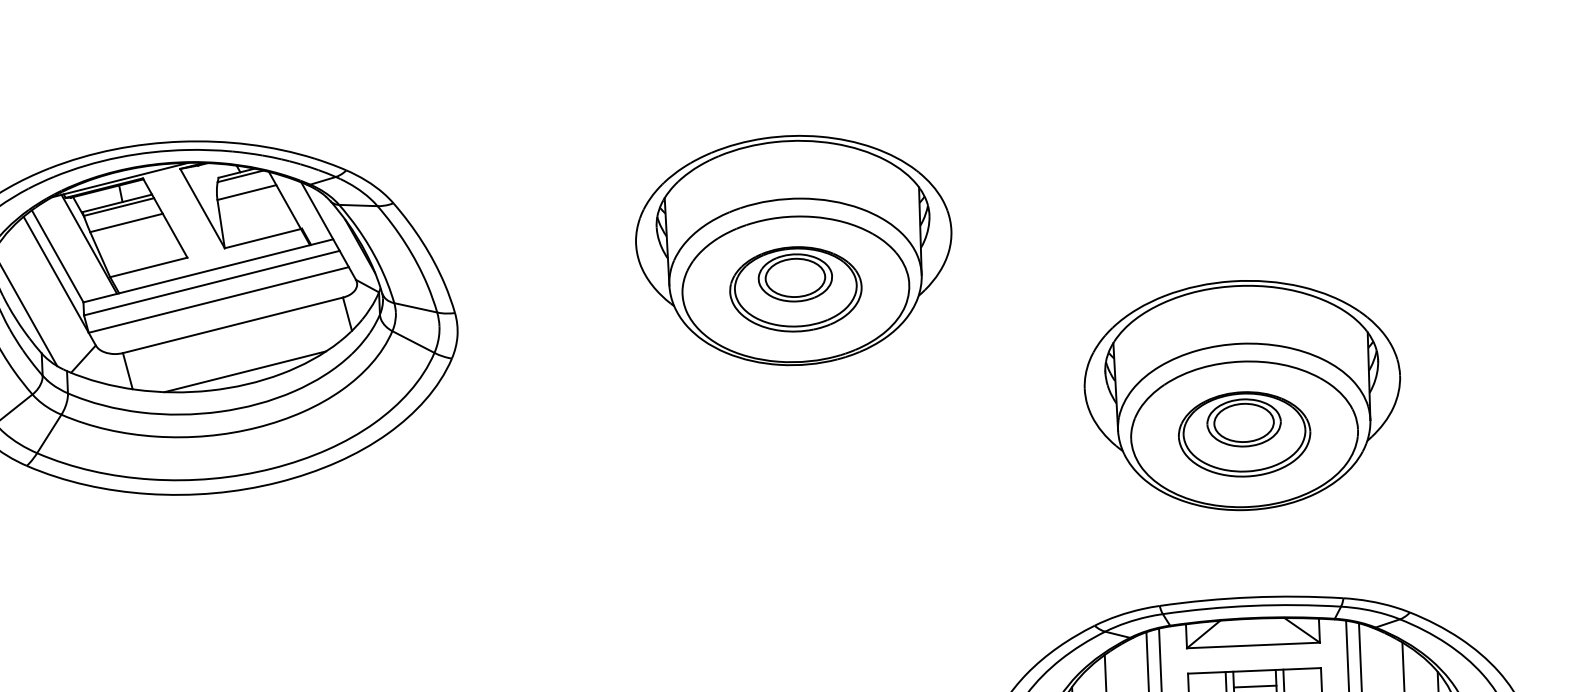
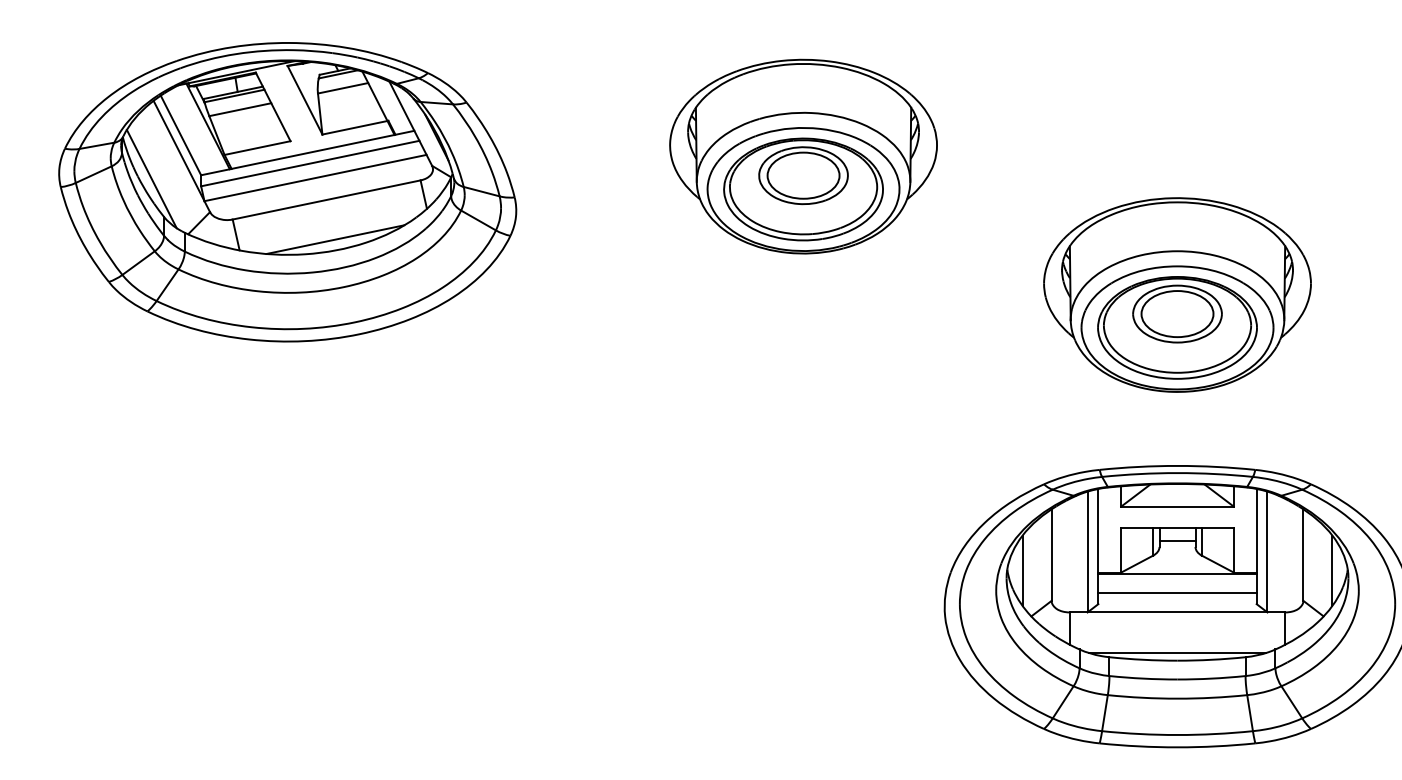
part: (795, 289) -> (803, 189), size x1.43
part: (1244, 433) -> (1177, 327), size x1.43

